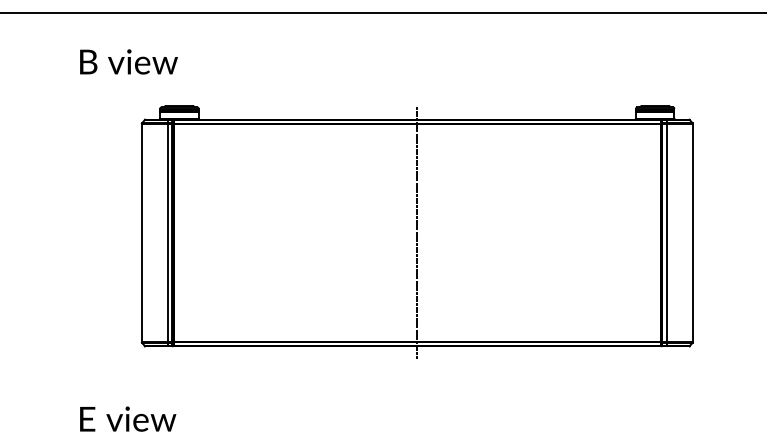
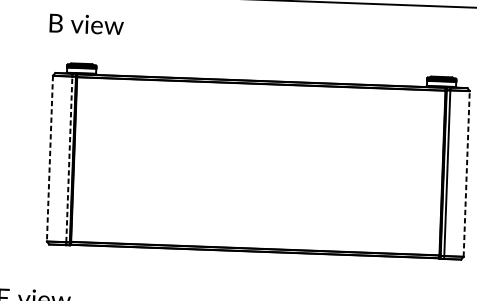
text: (128, 61) -> (86, 24), moved
line: (167, 232) -> (69, 158), solid -> dashed
line: (417, 232) -> (258, 165), removed
line: (692, 232) -> (466, 173), solid -> dashed
line: (141, 233) -> (49, 159), solid -> dashed

